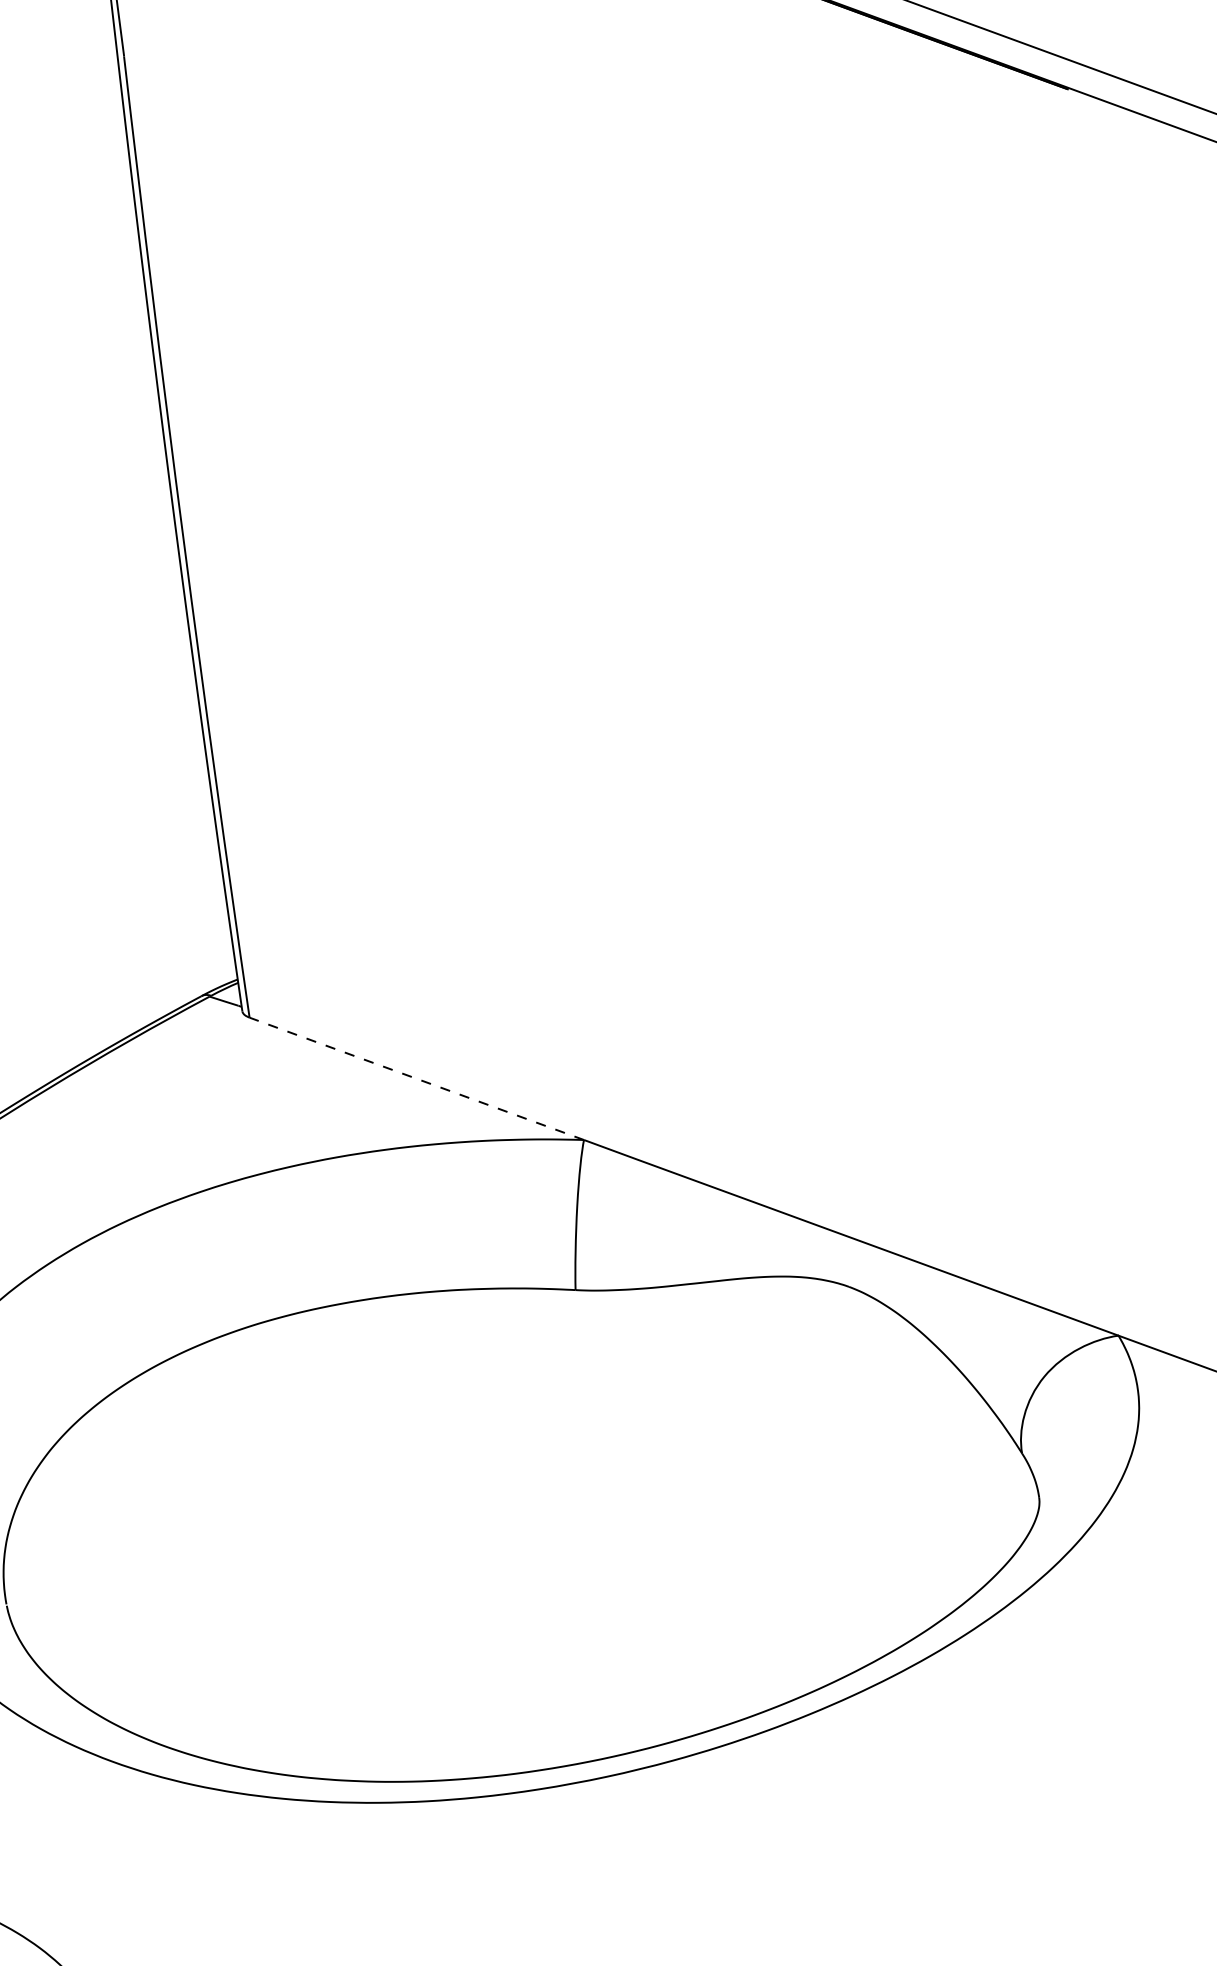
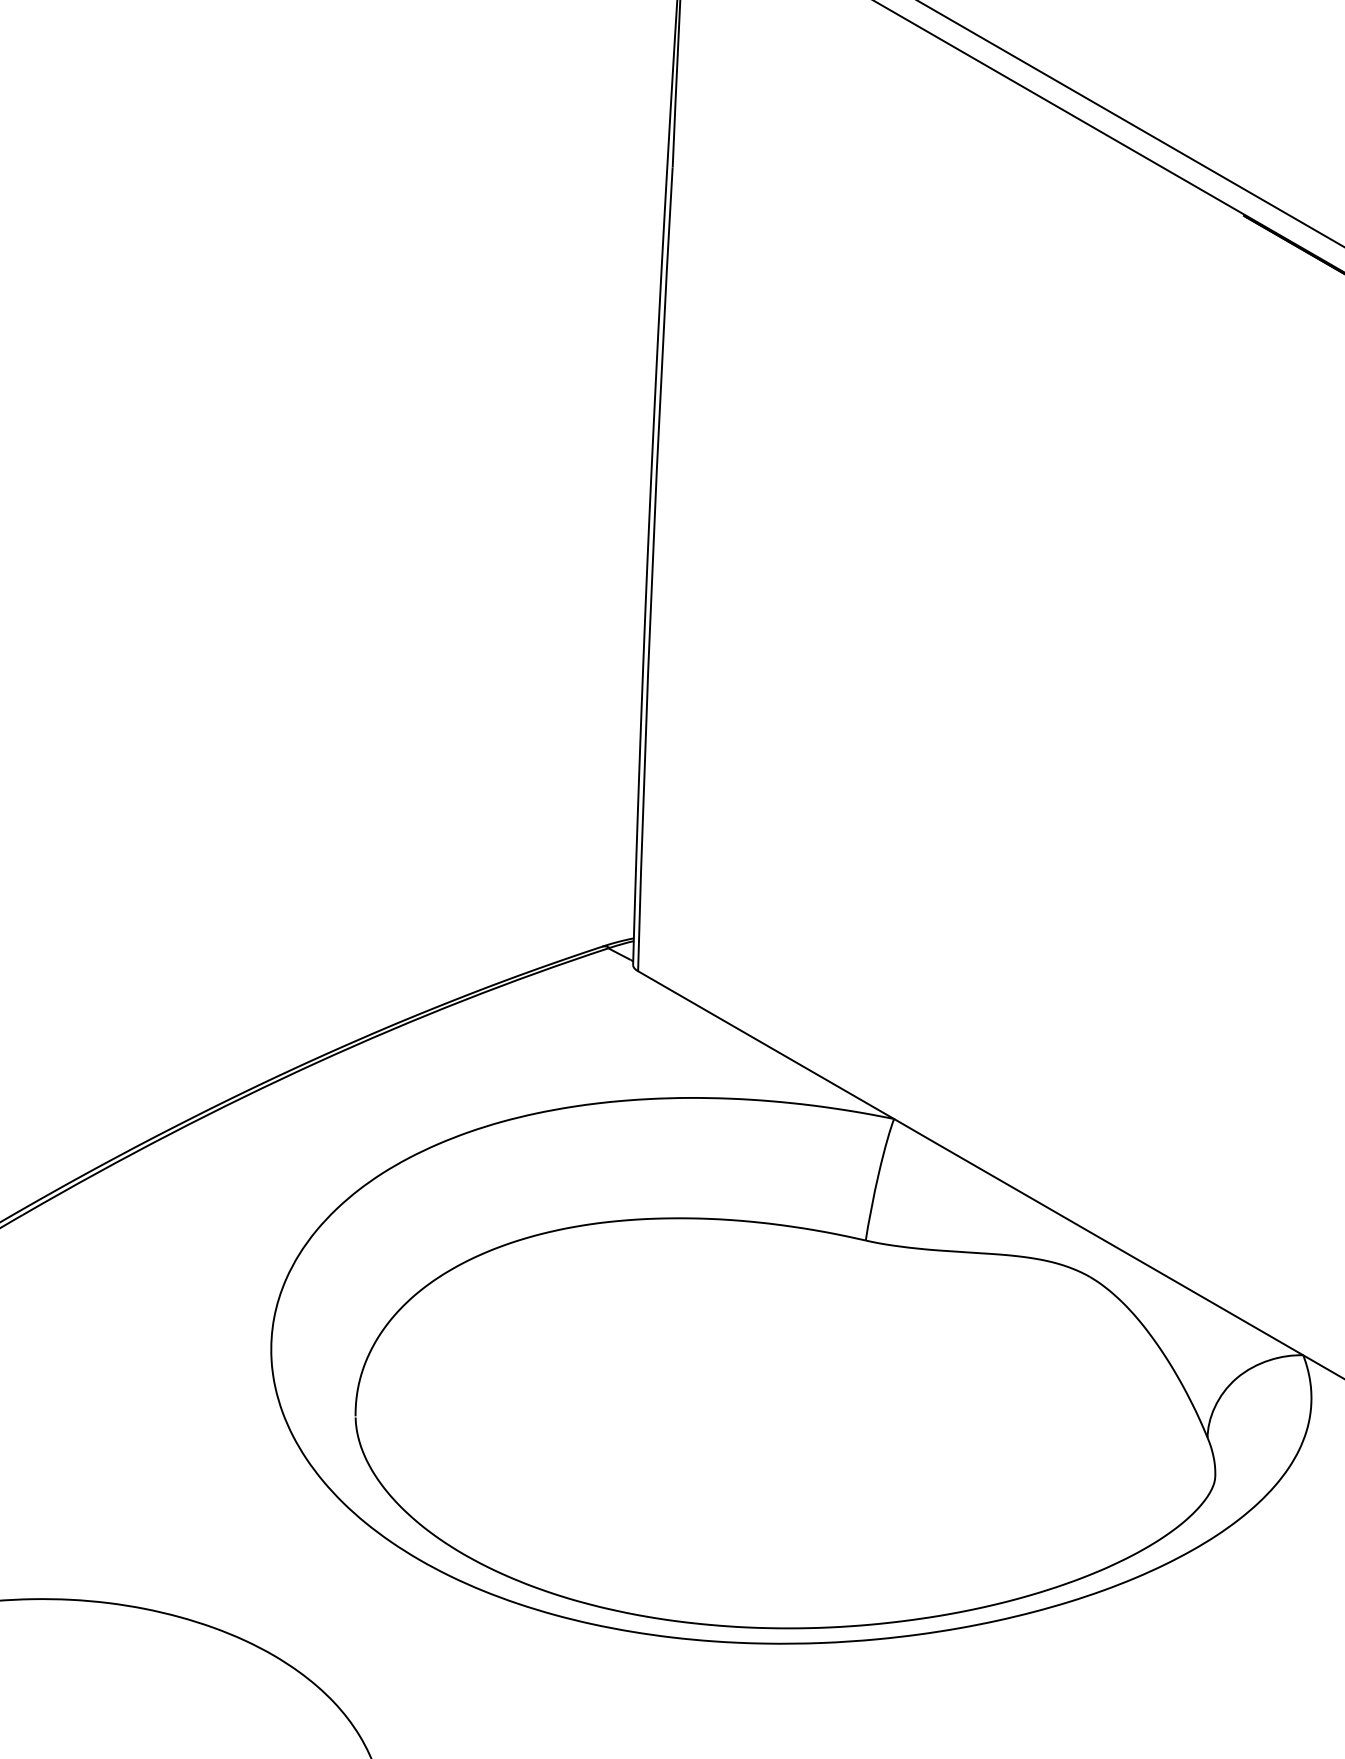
line: (417, 1079) -> (766, 1045), dashed -> solid

